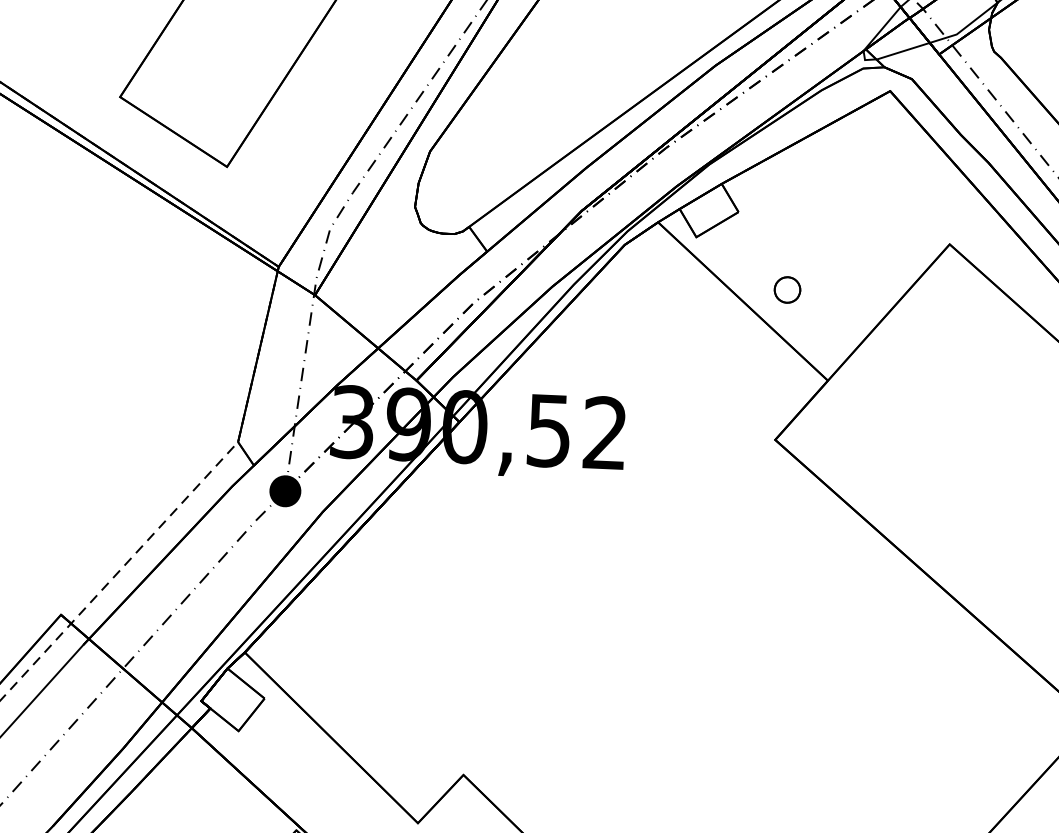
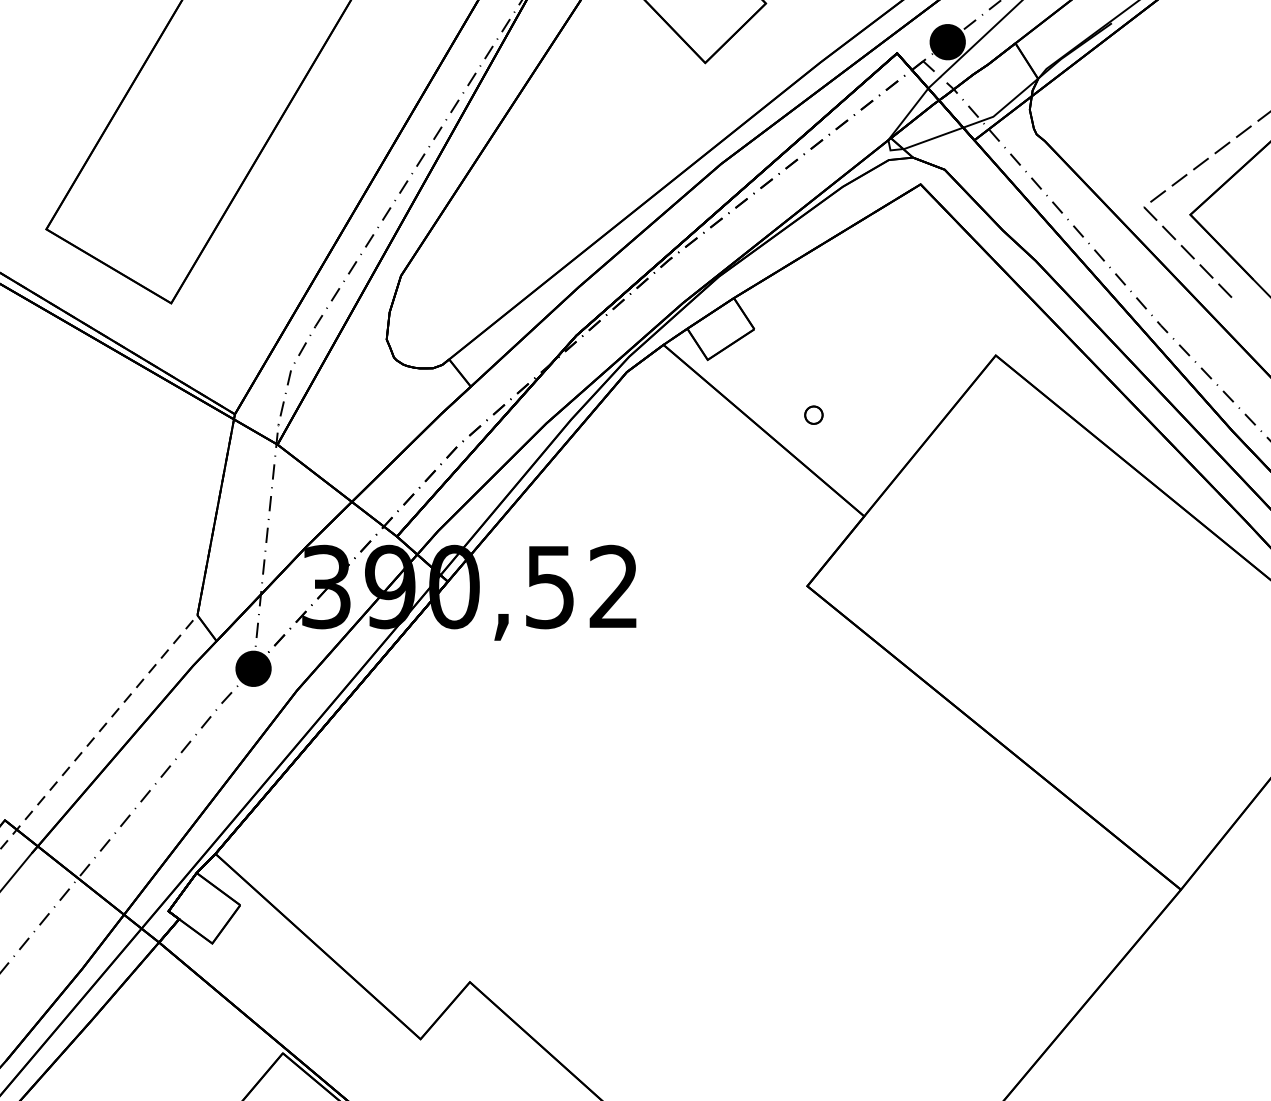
part: (787, 289) -> (813, 414), size x0.6

